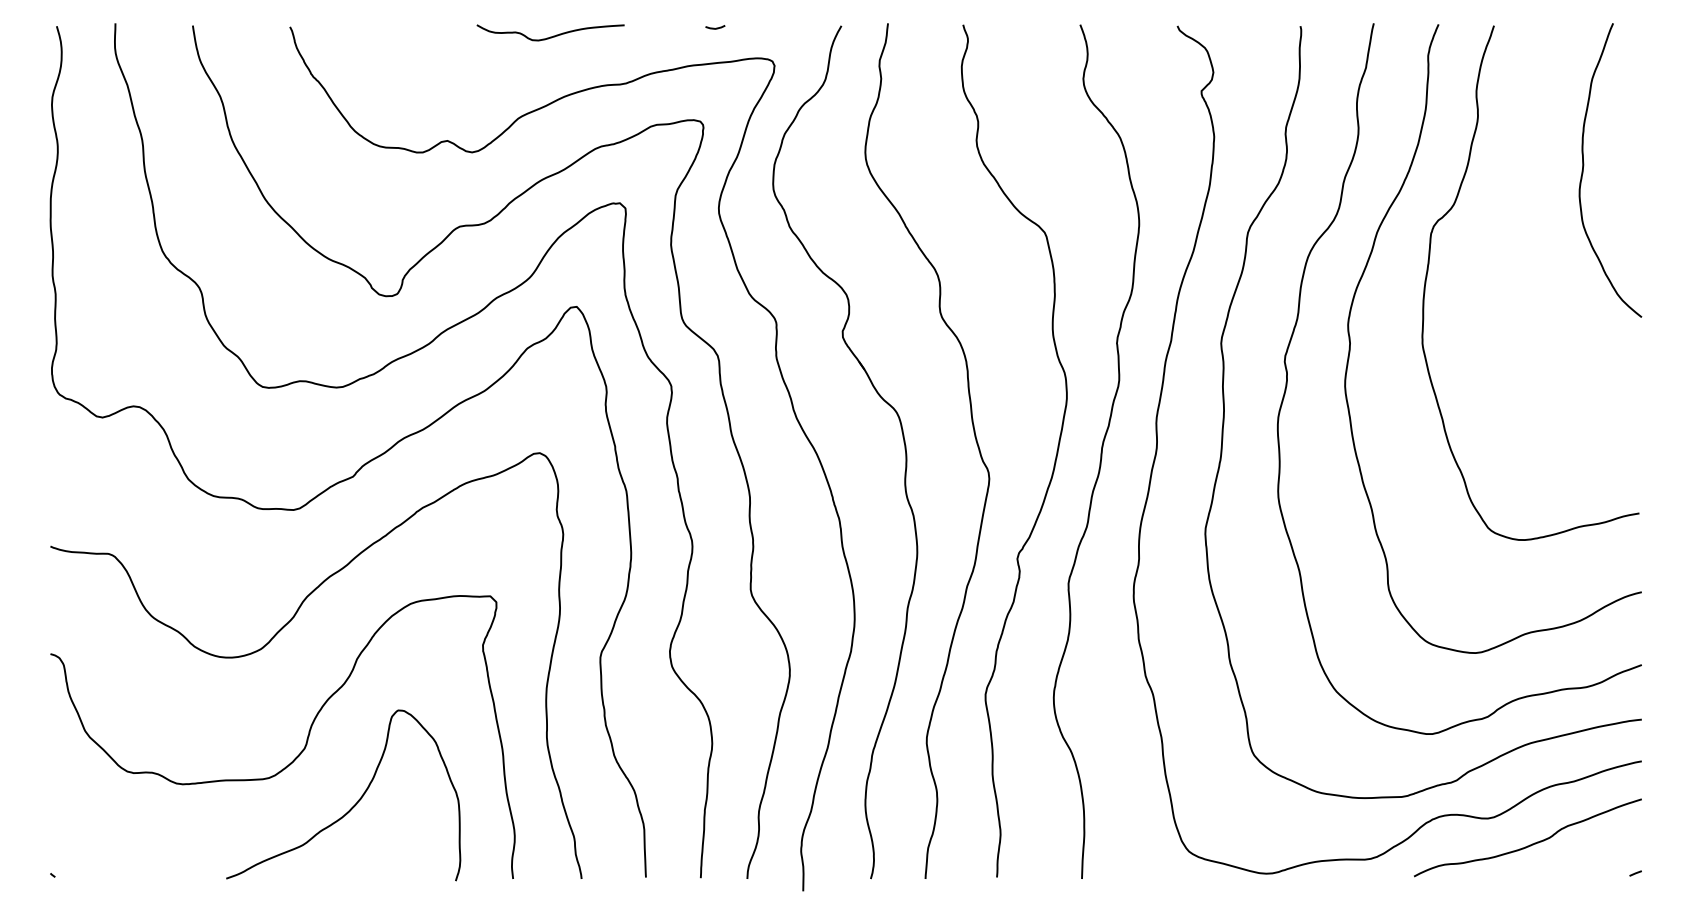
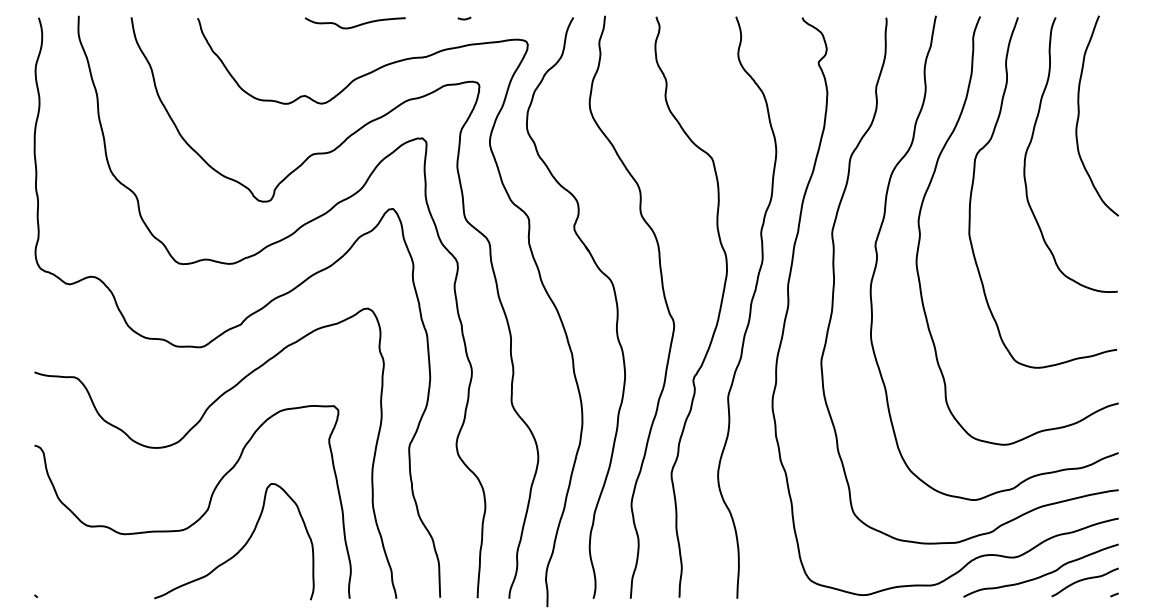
curve: (715, 27) -> (464, 18), moved
curve: (549, 36) -> (354, 25), moved
curve: (1515, 206) -> (1032, 140), added
curve: (1591, 852) -> (1084, 580), added

